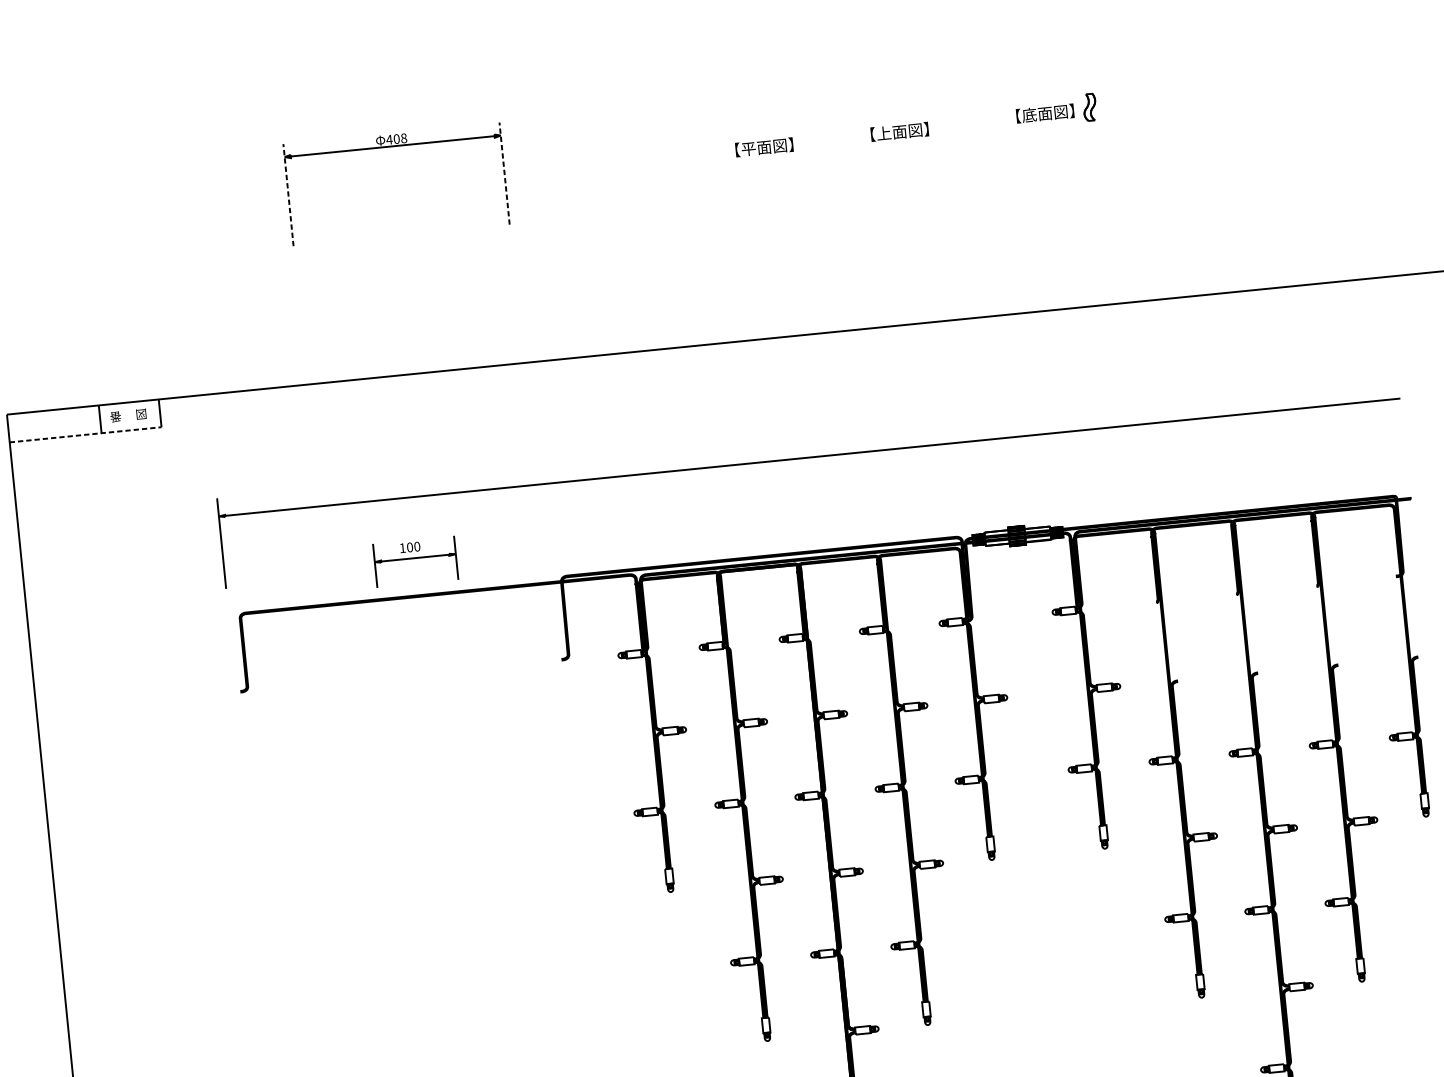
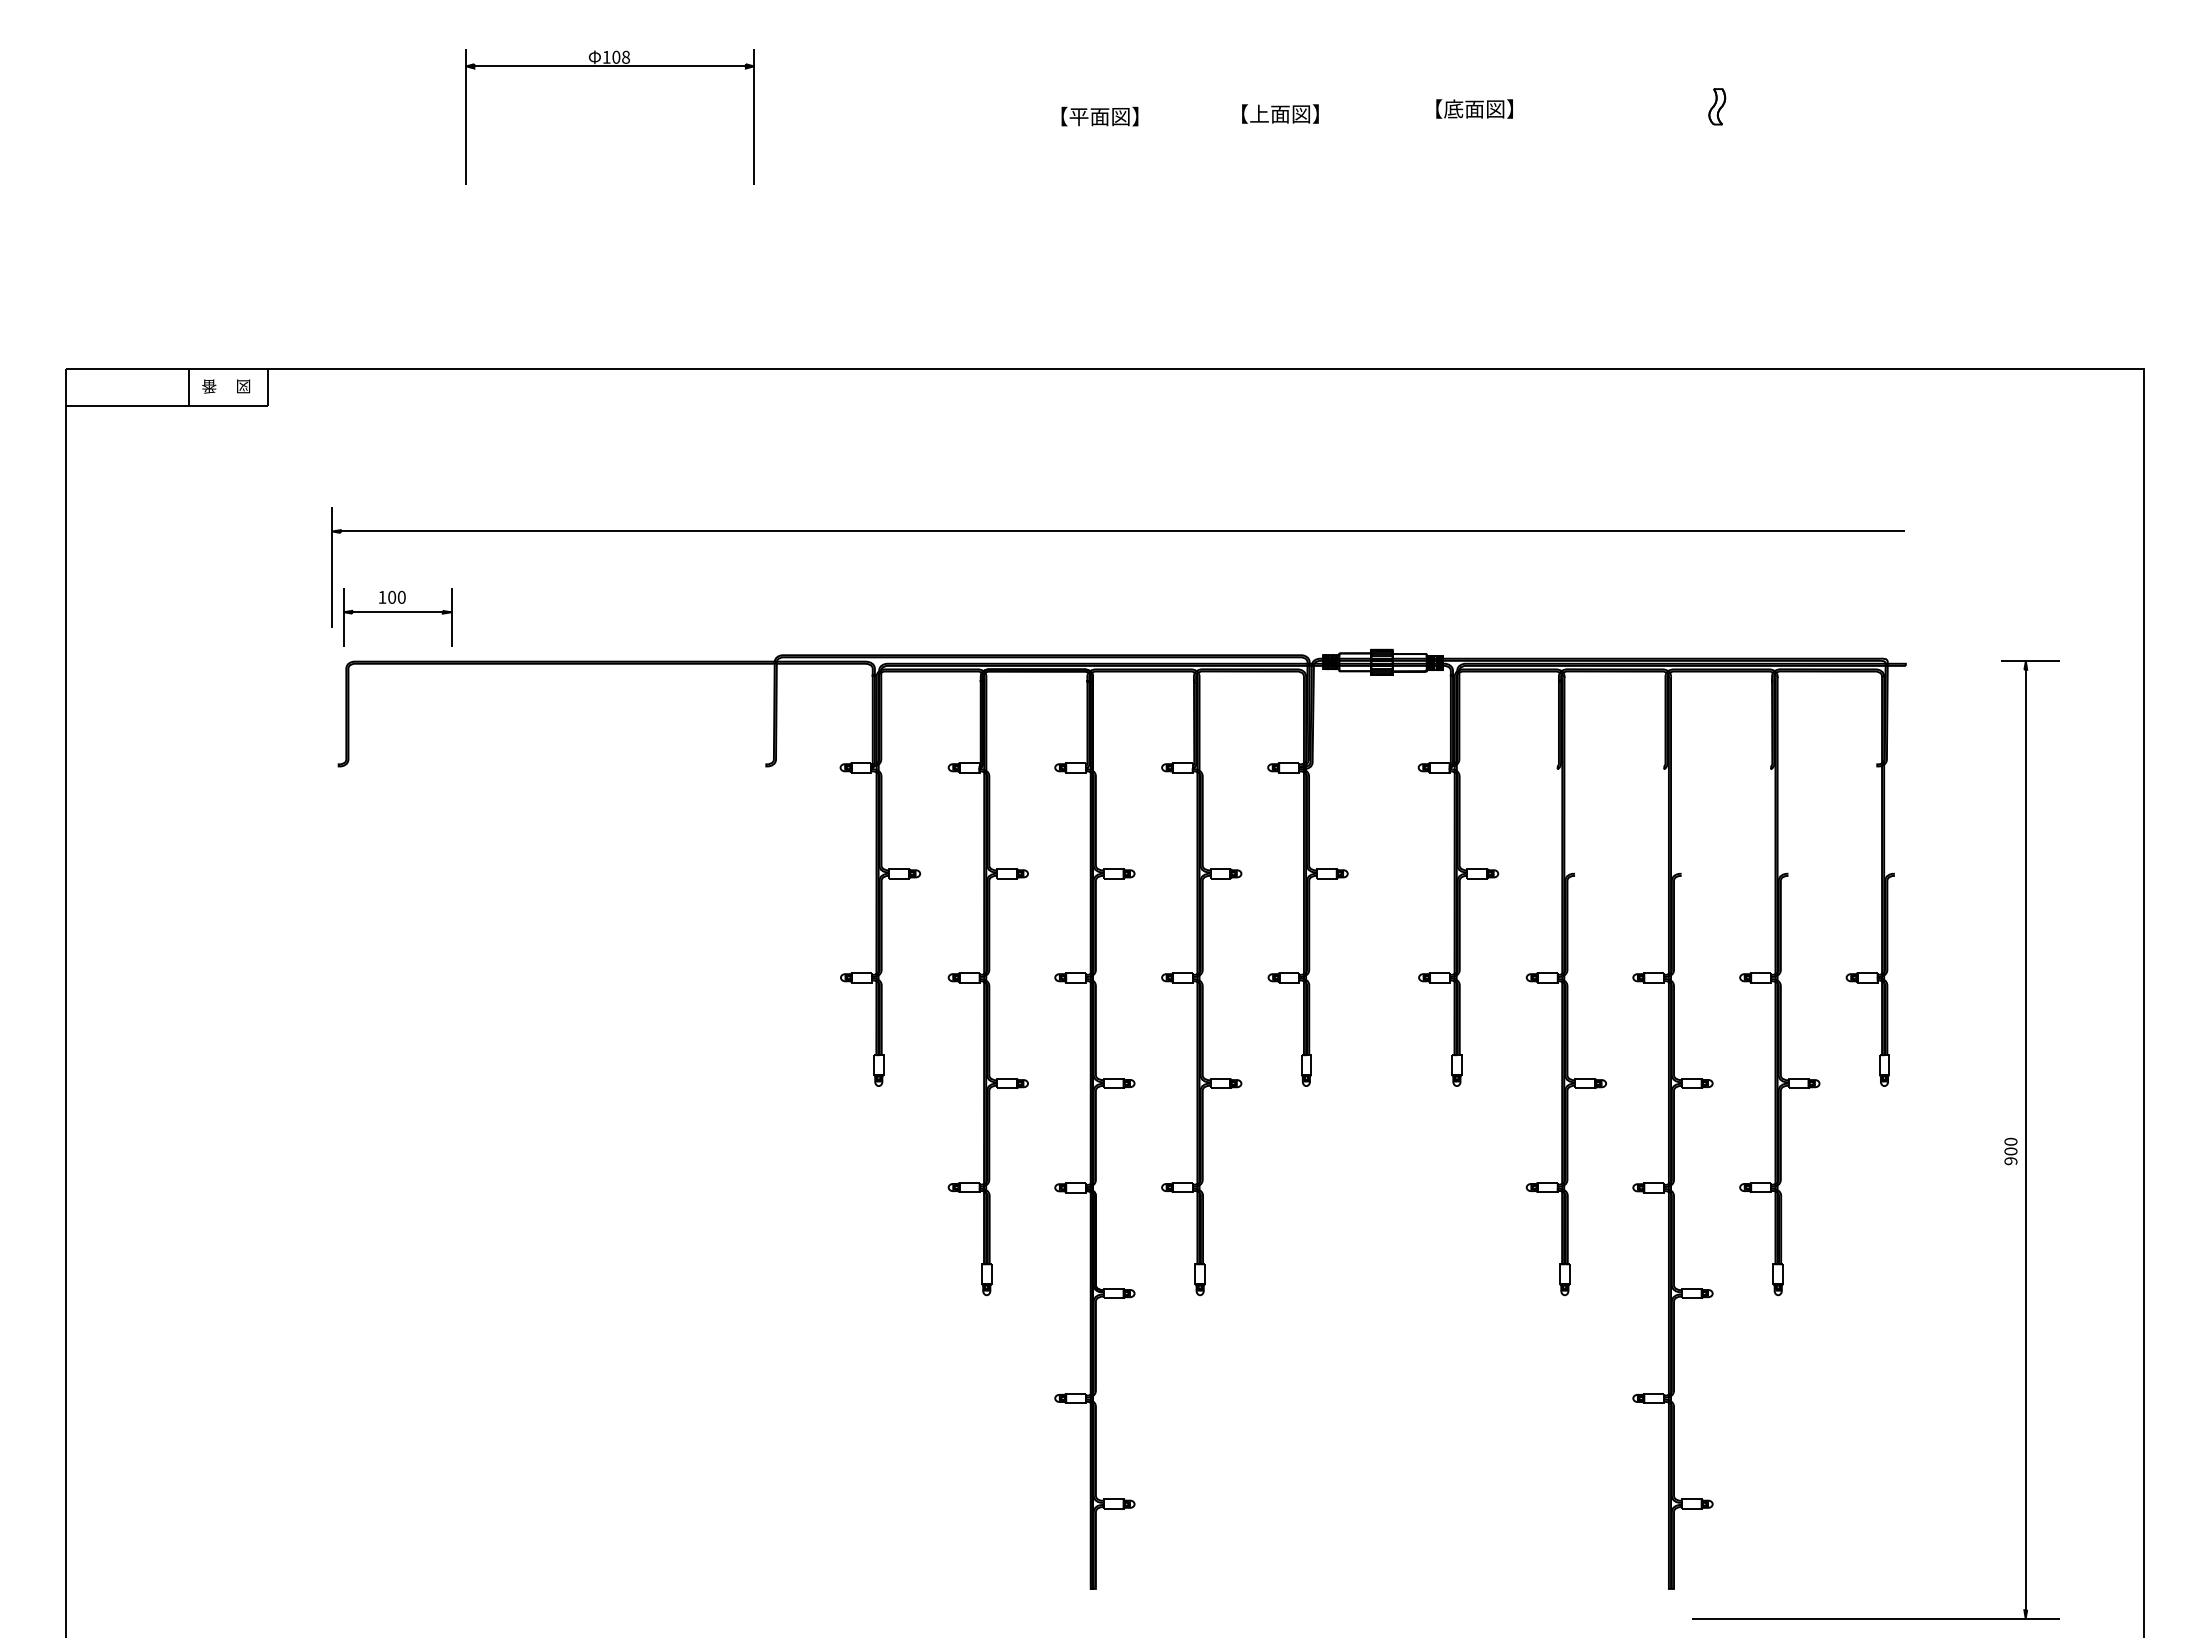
part: (1090, 107) -> (1717, 106), moved
text: (389, 139) -> (606, 57), 408 -> 108
line: (504, 174) -> (753, 117), dashed -> solid
line: (288, 195) -> (466, 117), dashed -> solid
line: (85, 434) -> (167, 406), dashed -> solid
part: (415, 562) -> (397, 617), moved

